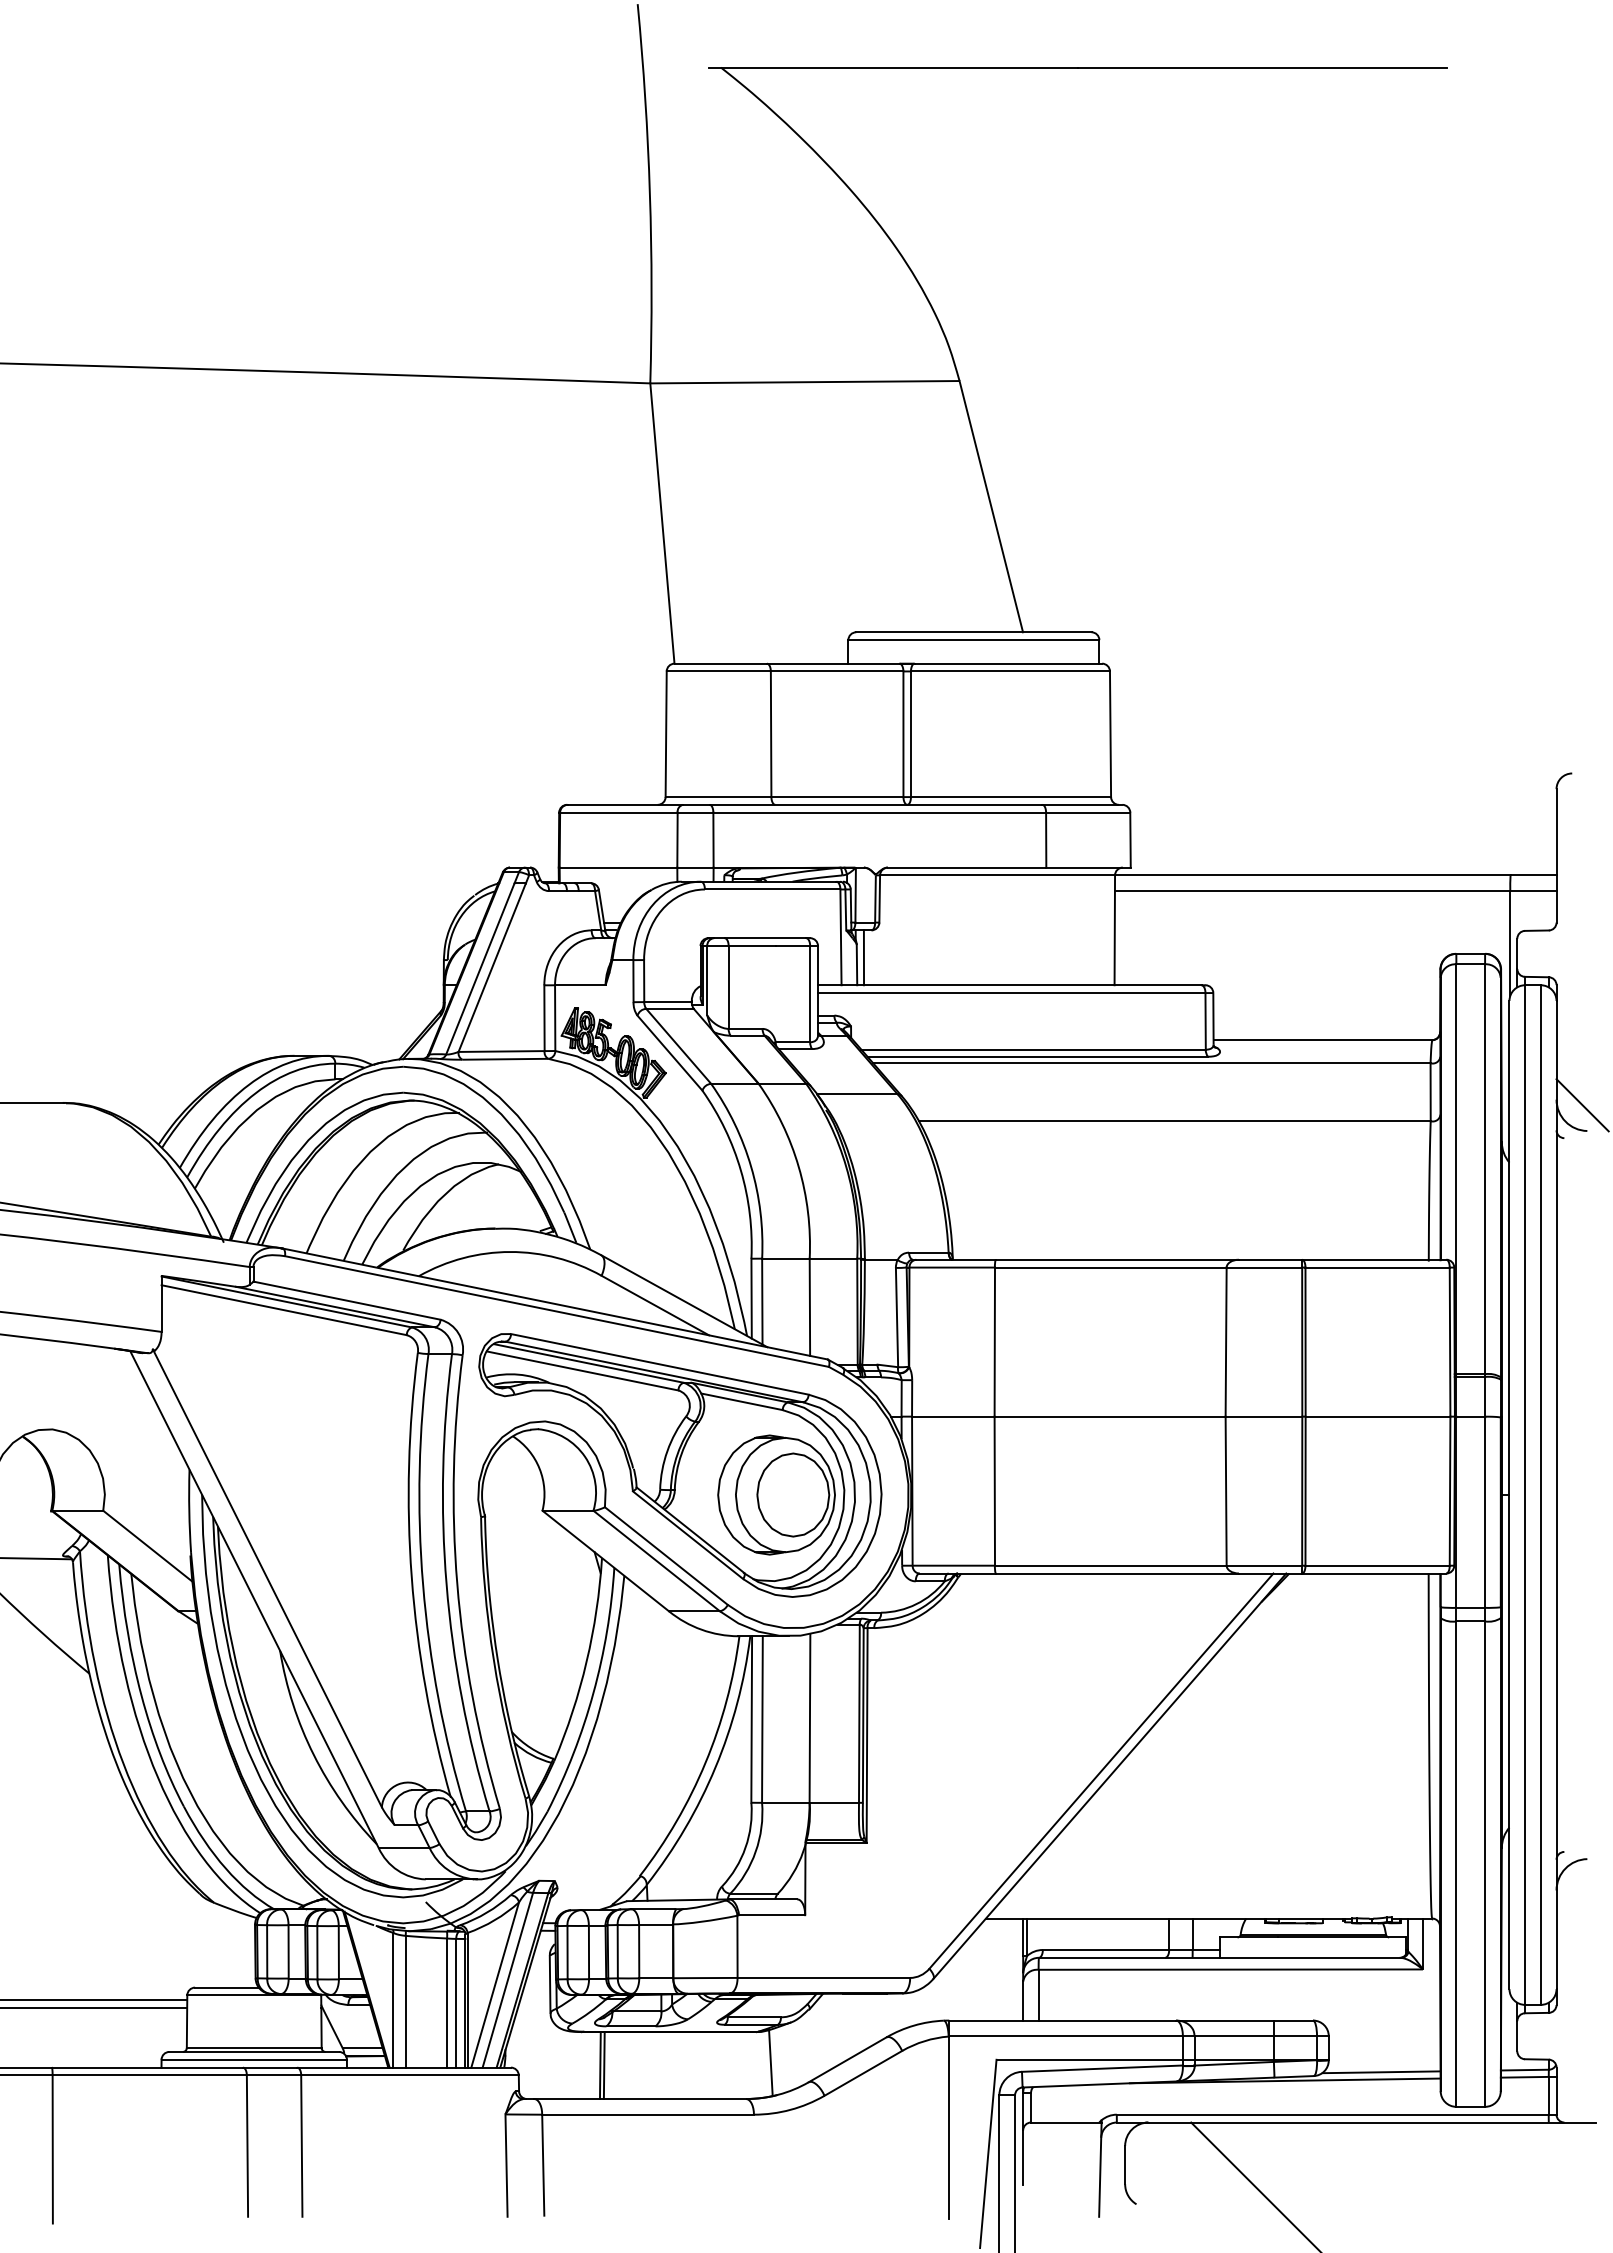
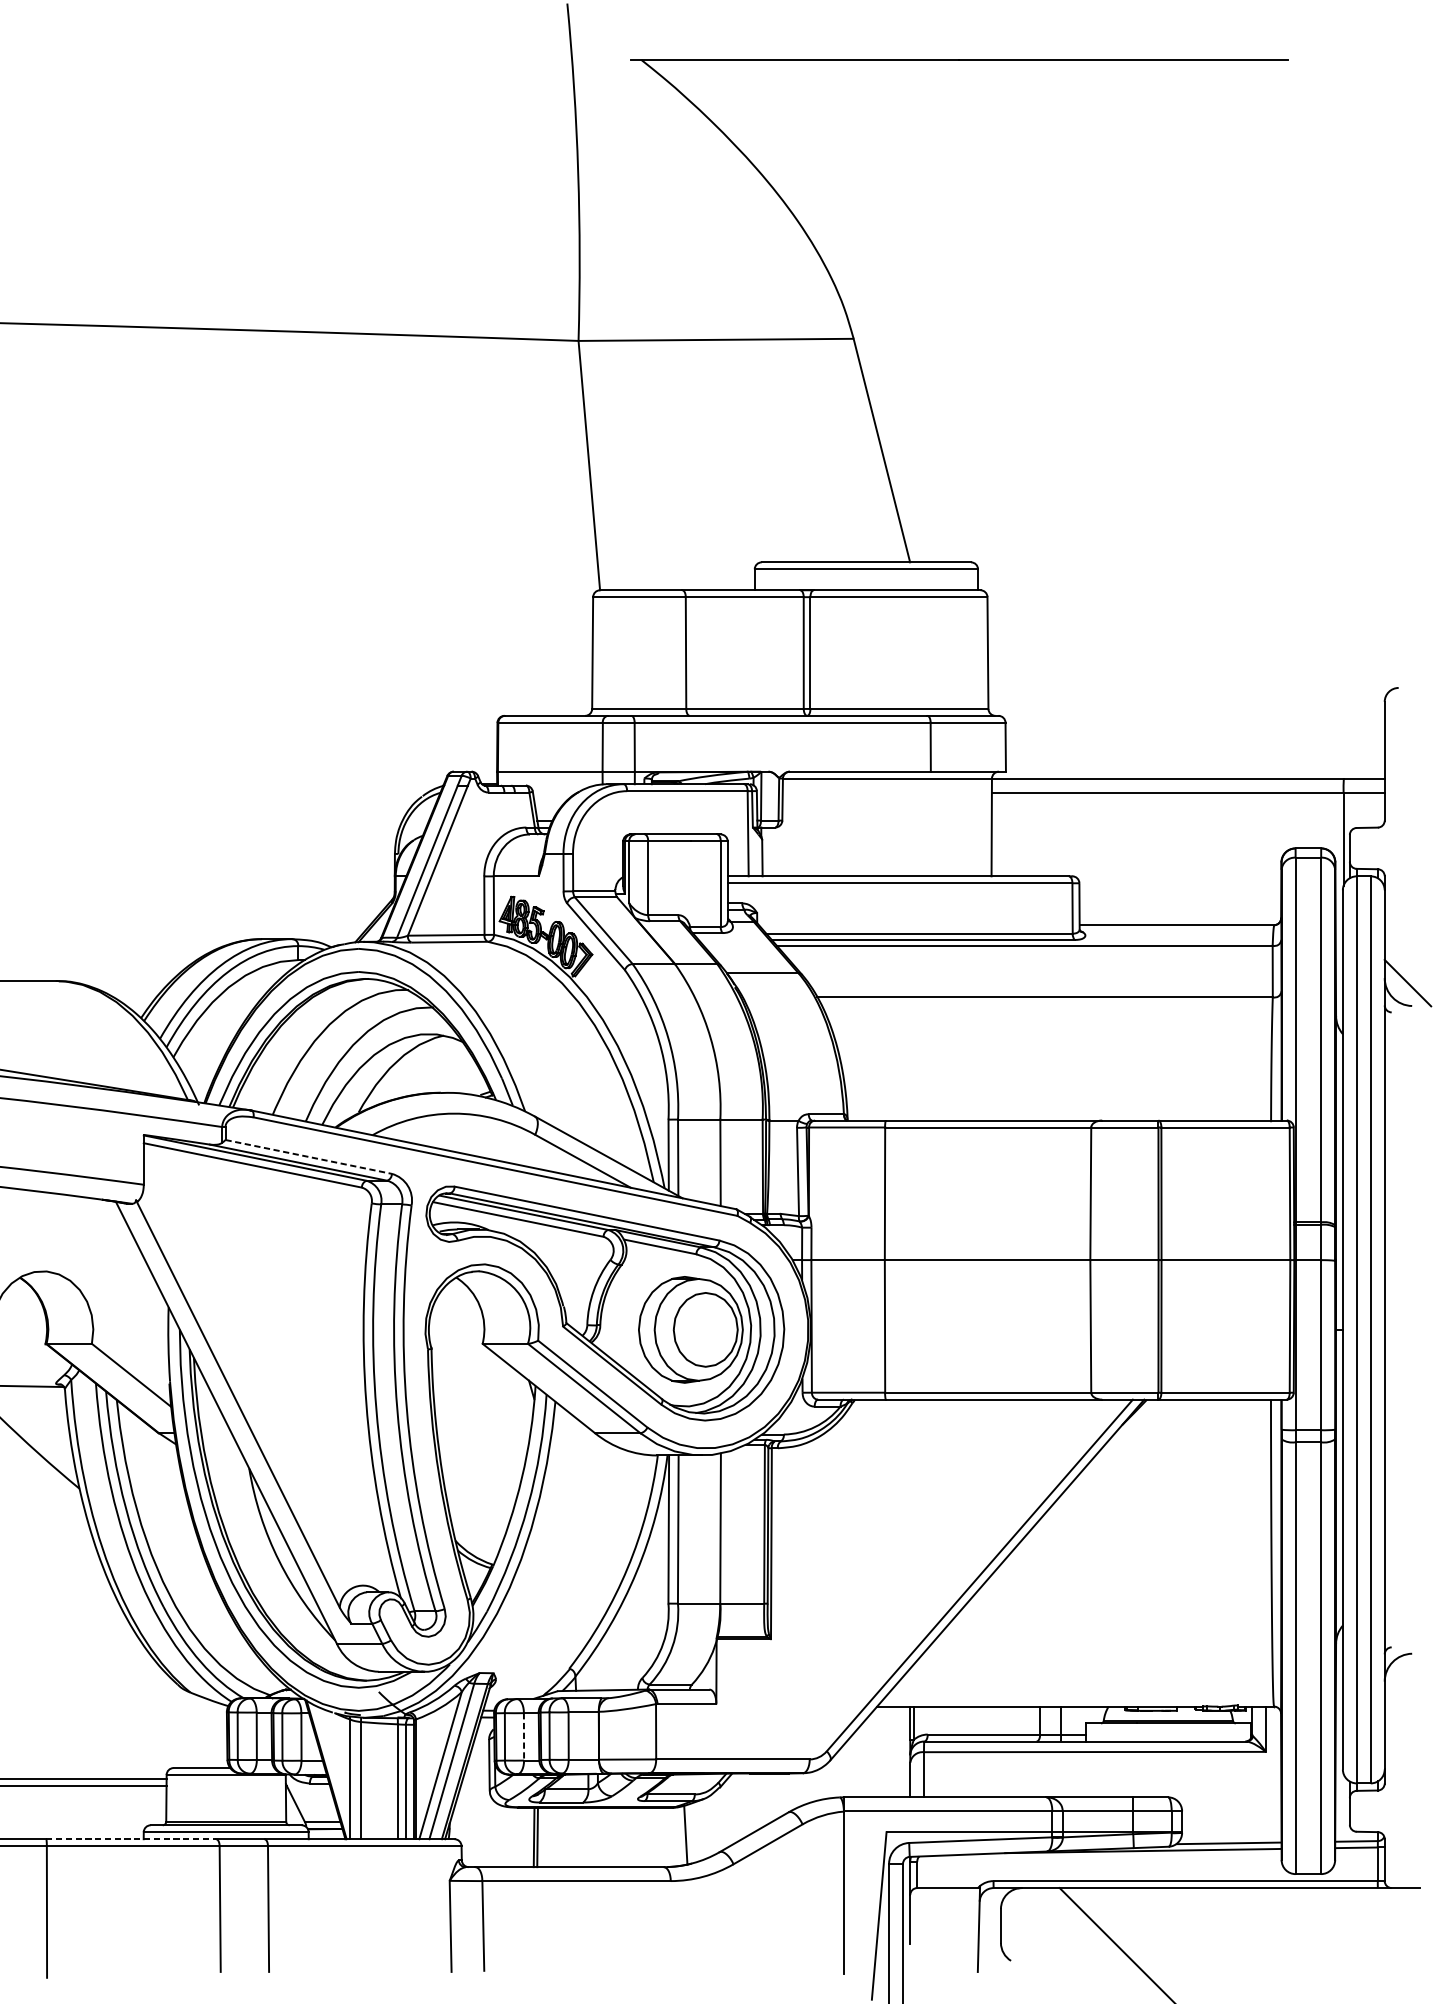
line: (863, 957) -> (768, 851), removed
line: (347, 1300) -> (309, 1156), solid -> dashed
line: (588, 1952) -> (523, 1736), solid -> dashed
line: (147, 2067) -> (131, 1839), solid -> dashed

